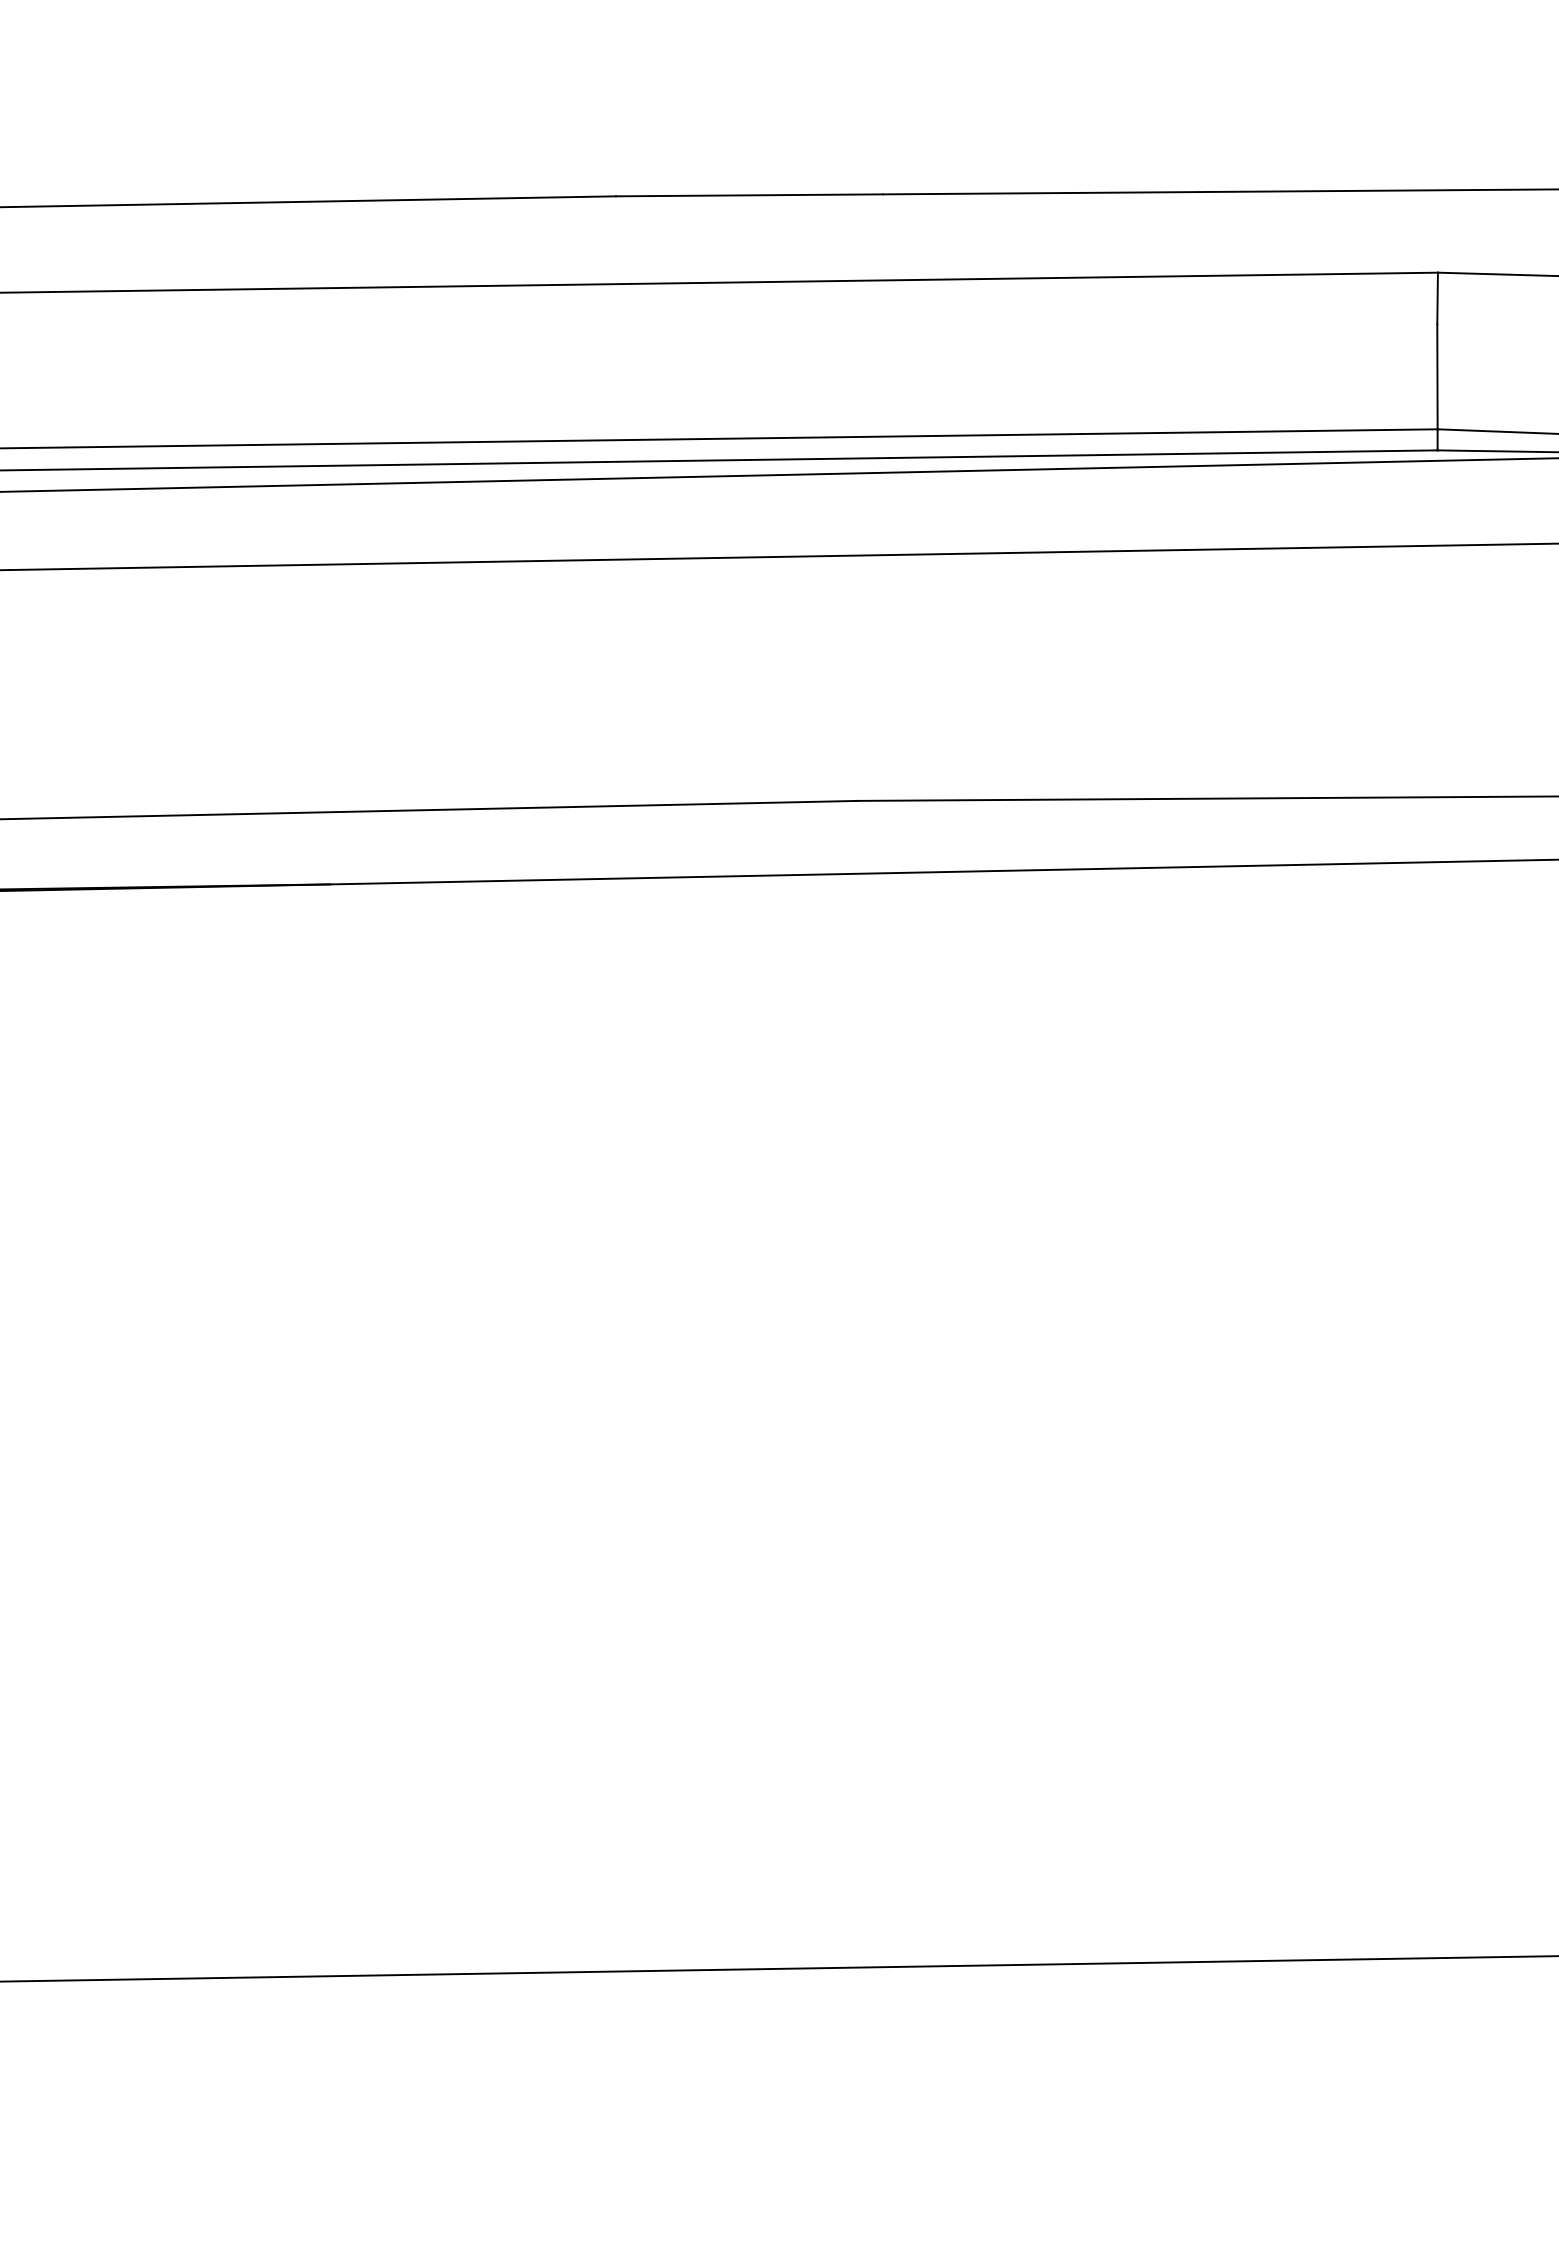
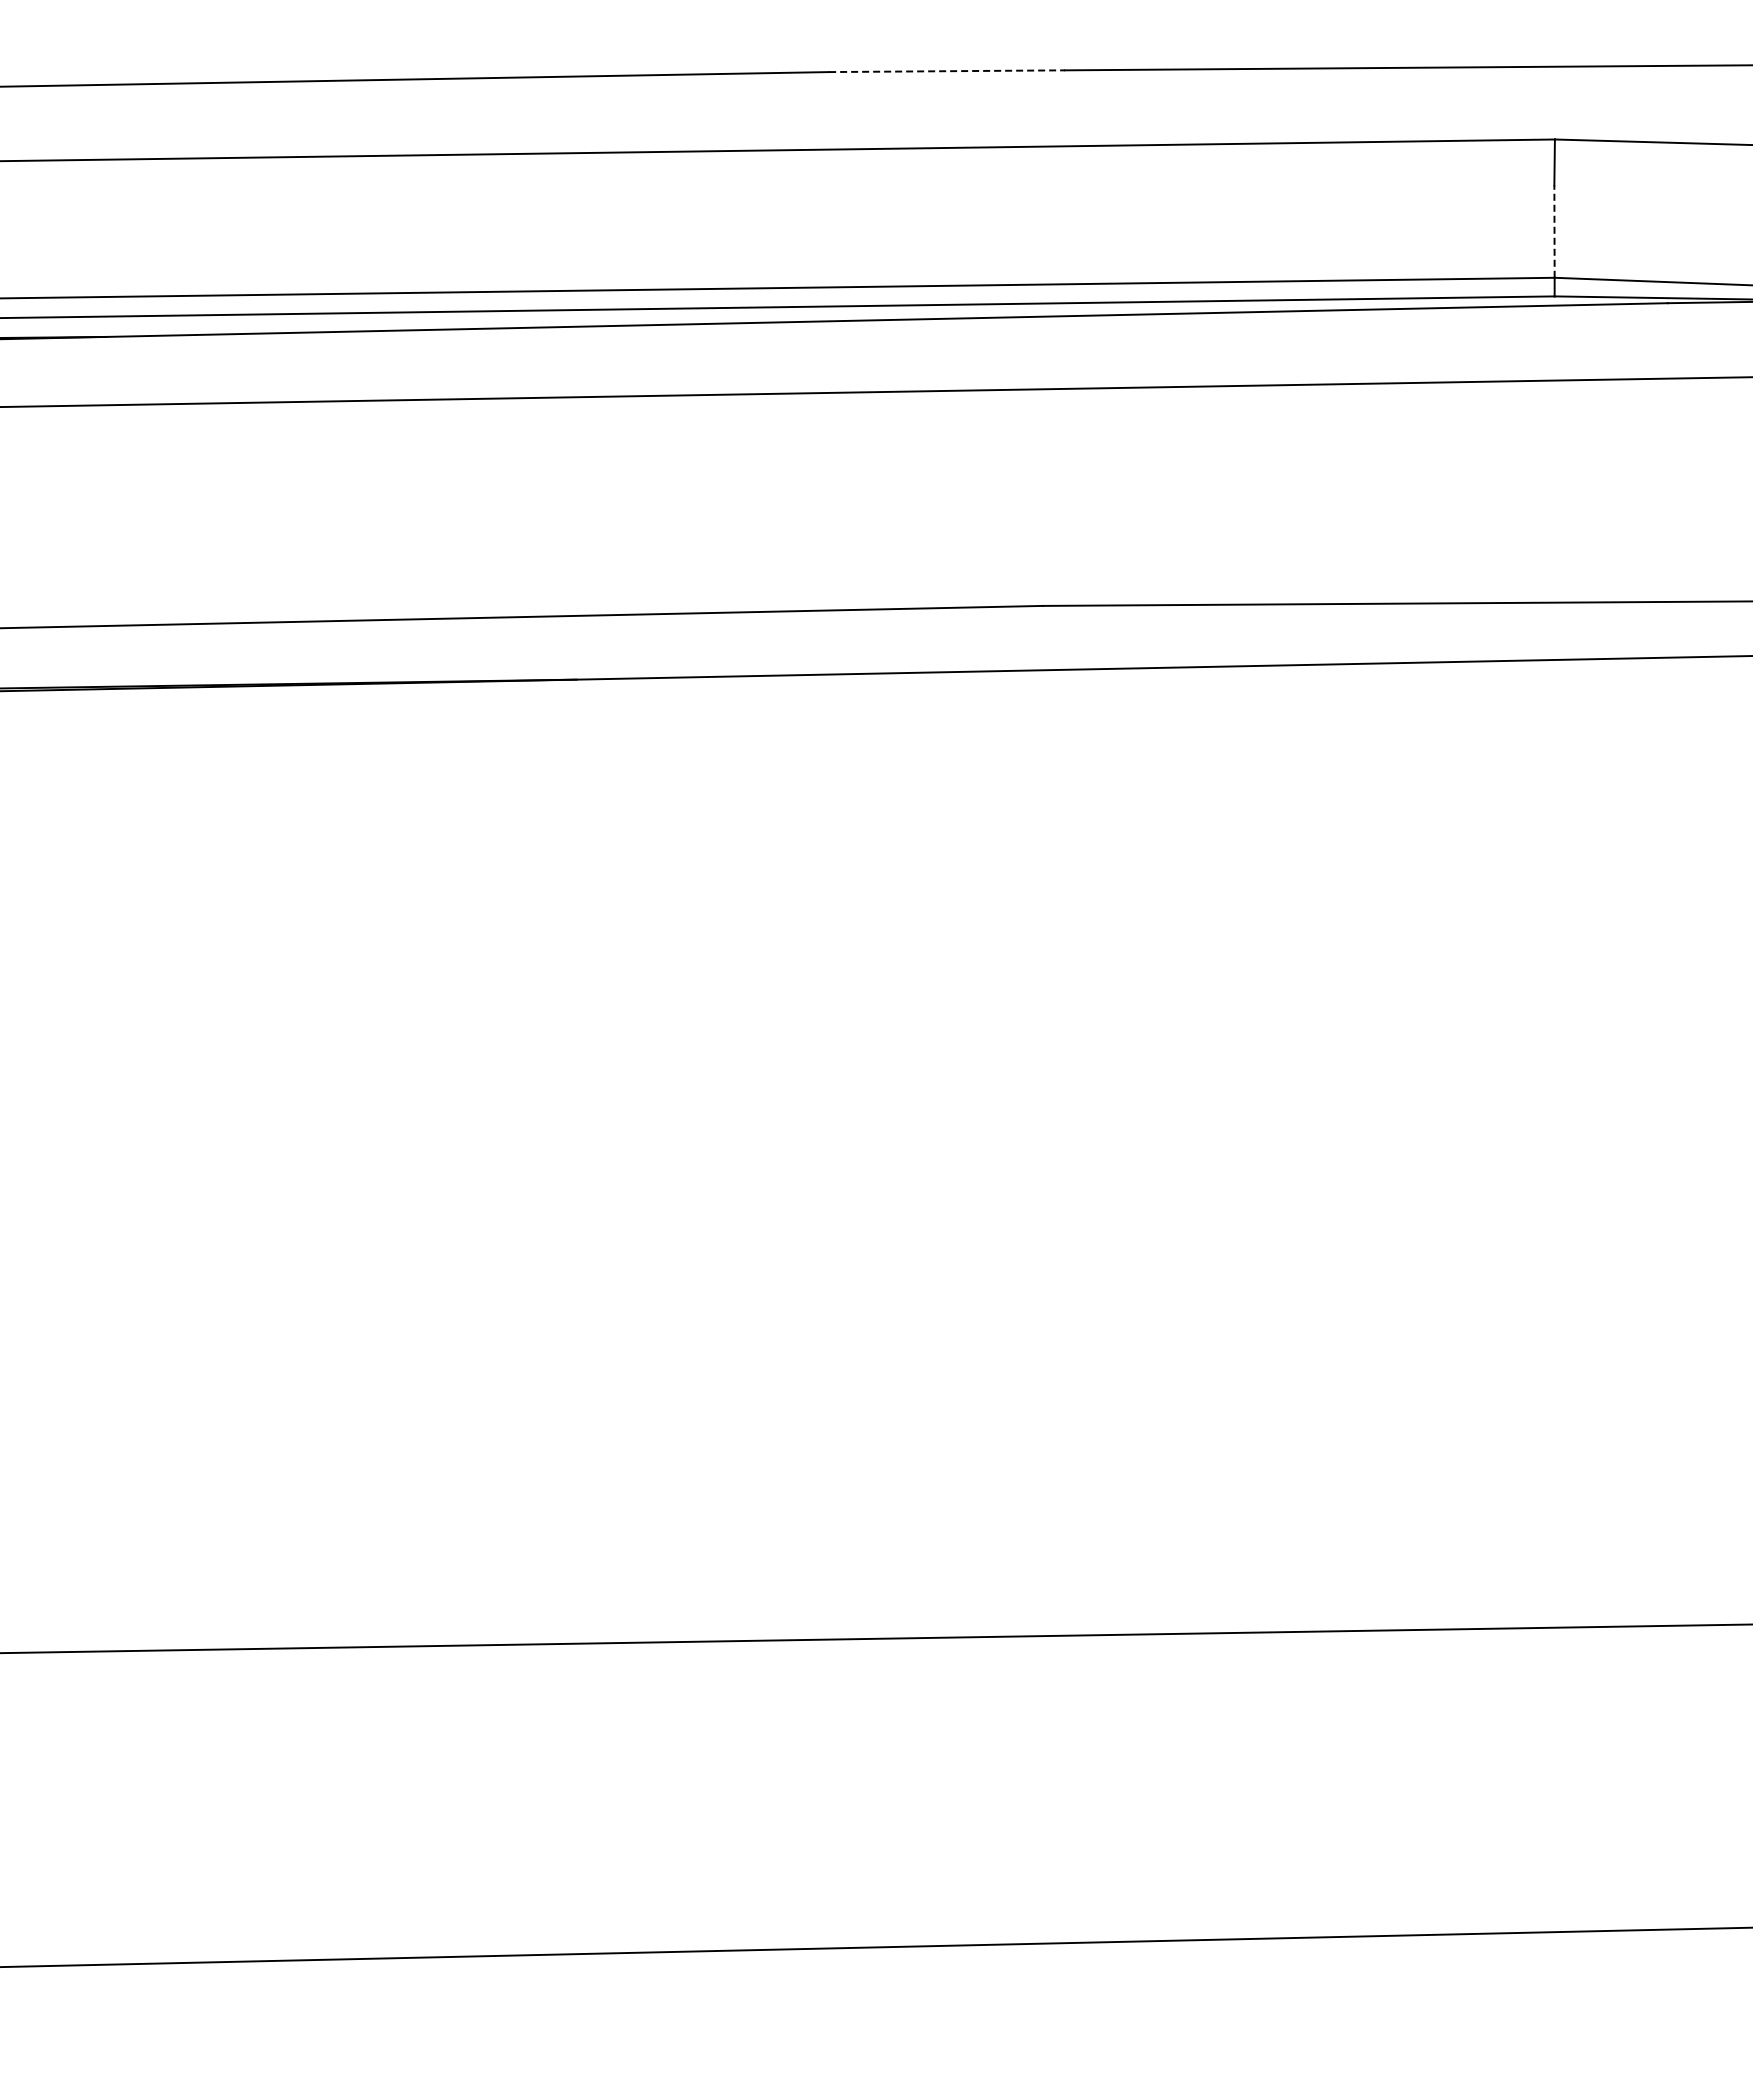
line: (750, 195) -> (947, 71), solid -> dashed
line: (1437, 376) -> (1554, 231), solid -> dashed

